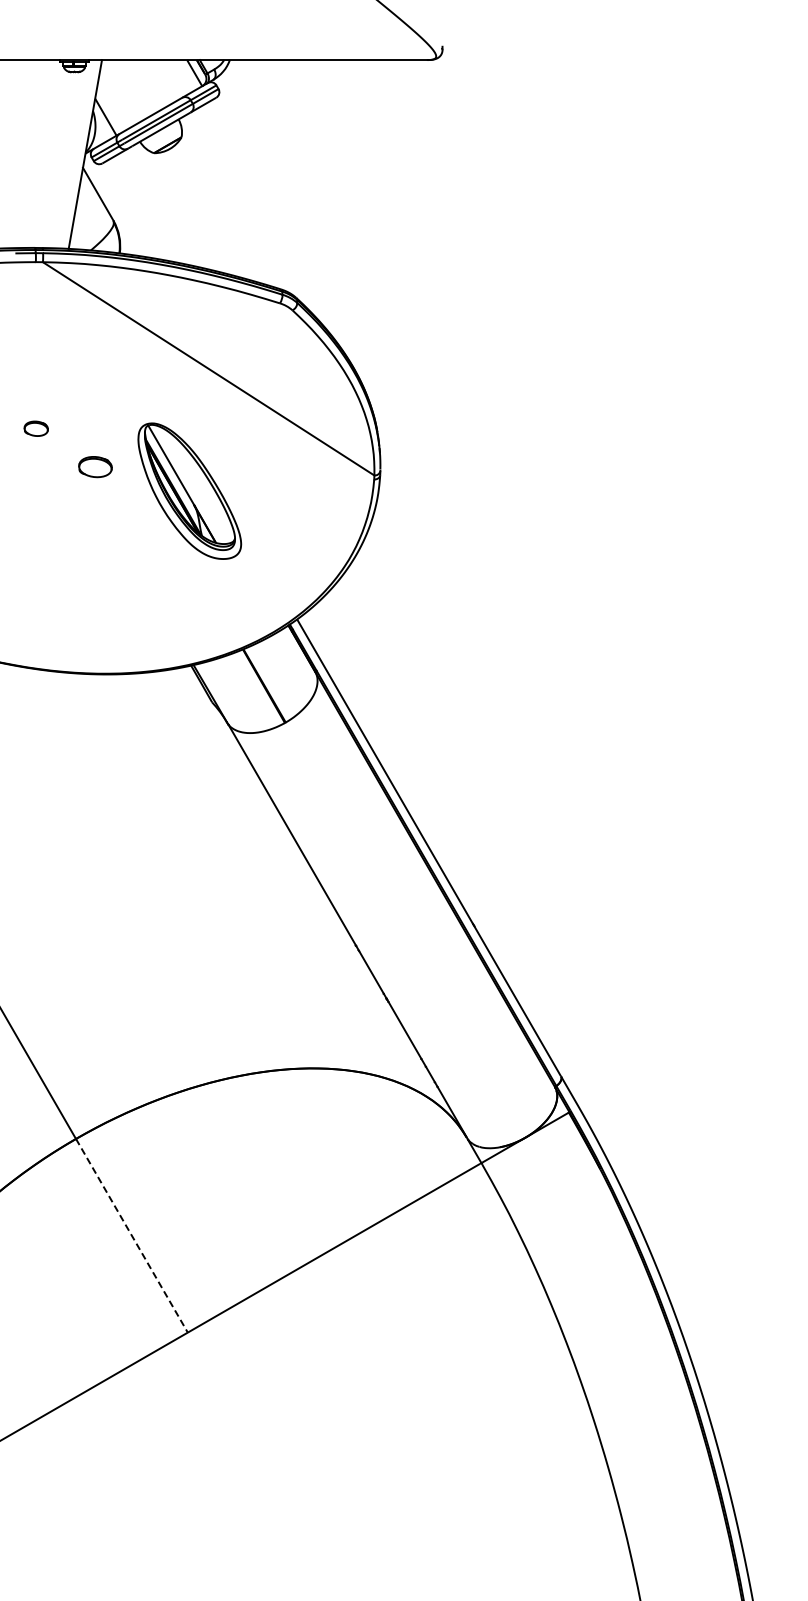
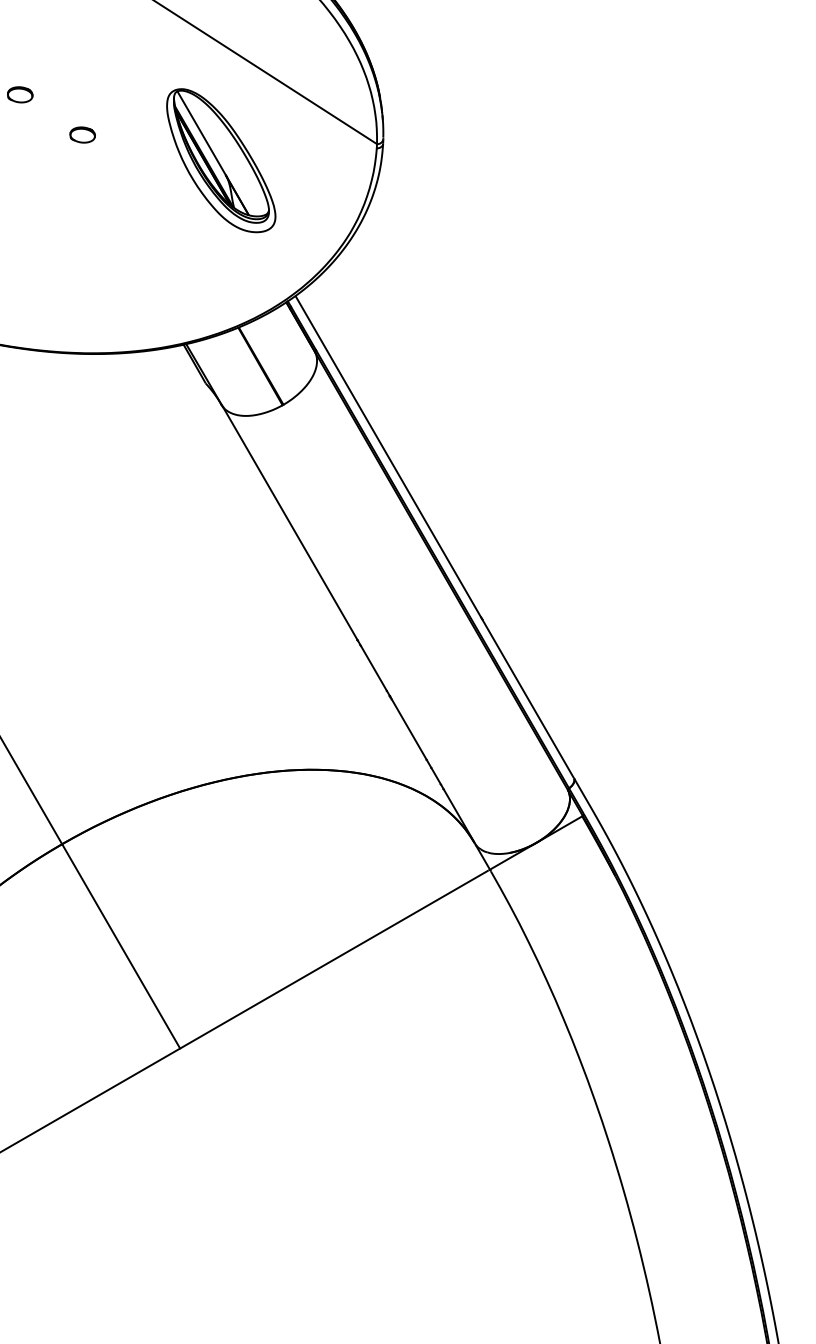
part: (95, 466) -> (82, 134), size x0.71
part: (189, 490) -> (220, 159), moved
line: (131, 1235) -> (120, 946), dashed -> solid

